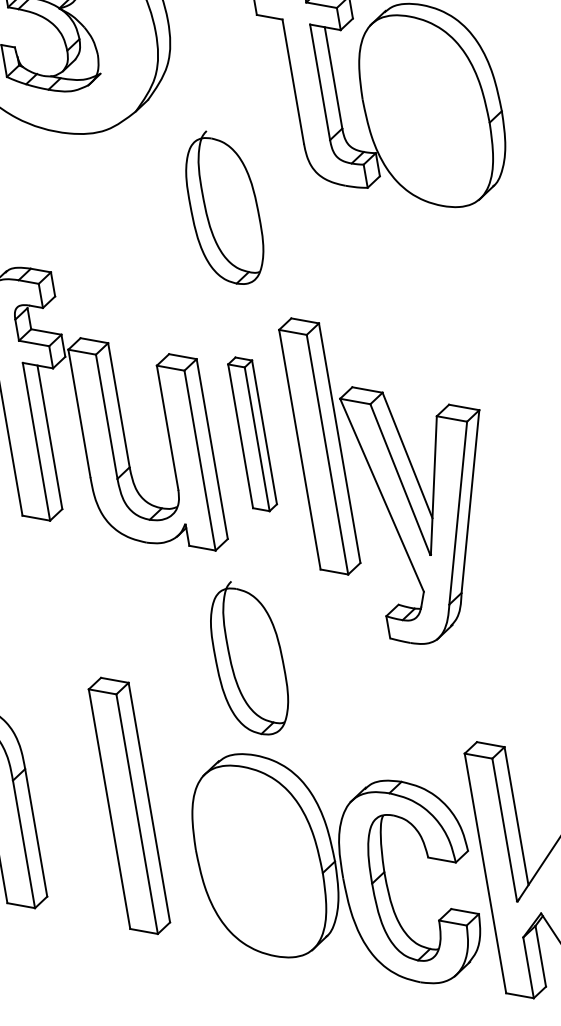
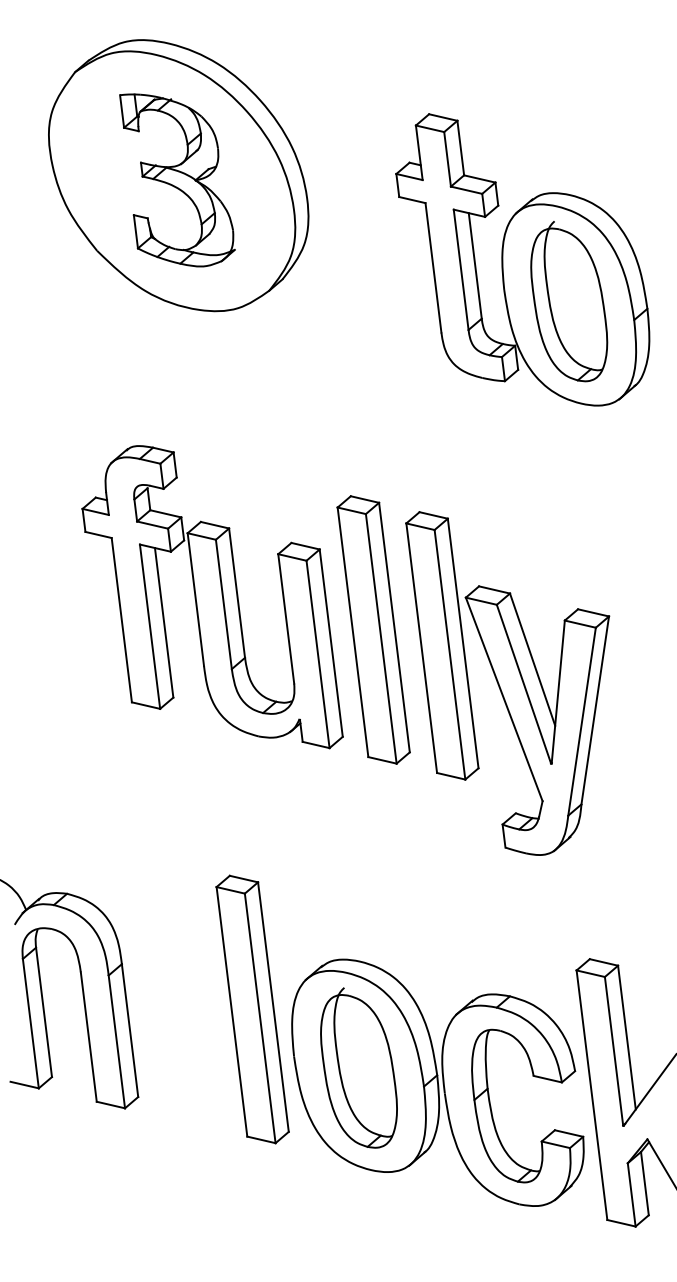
part: (224, 207) -> (569, 301), moved
part: (252, 433) -> (373, 629), size x1.67
part: (248, 657) -> (358, 1067), moved
part: (129, 805) -> (252, 1009), moved

